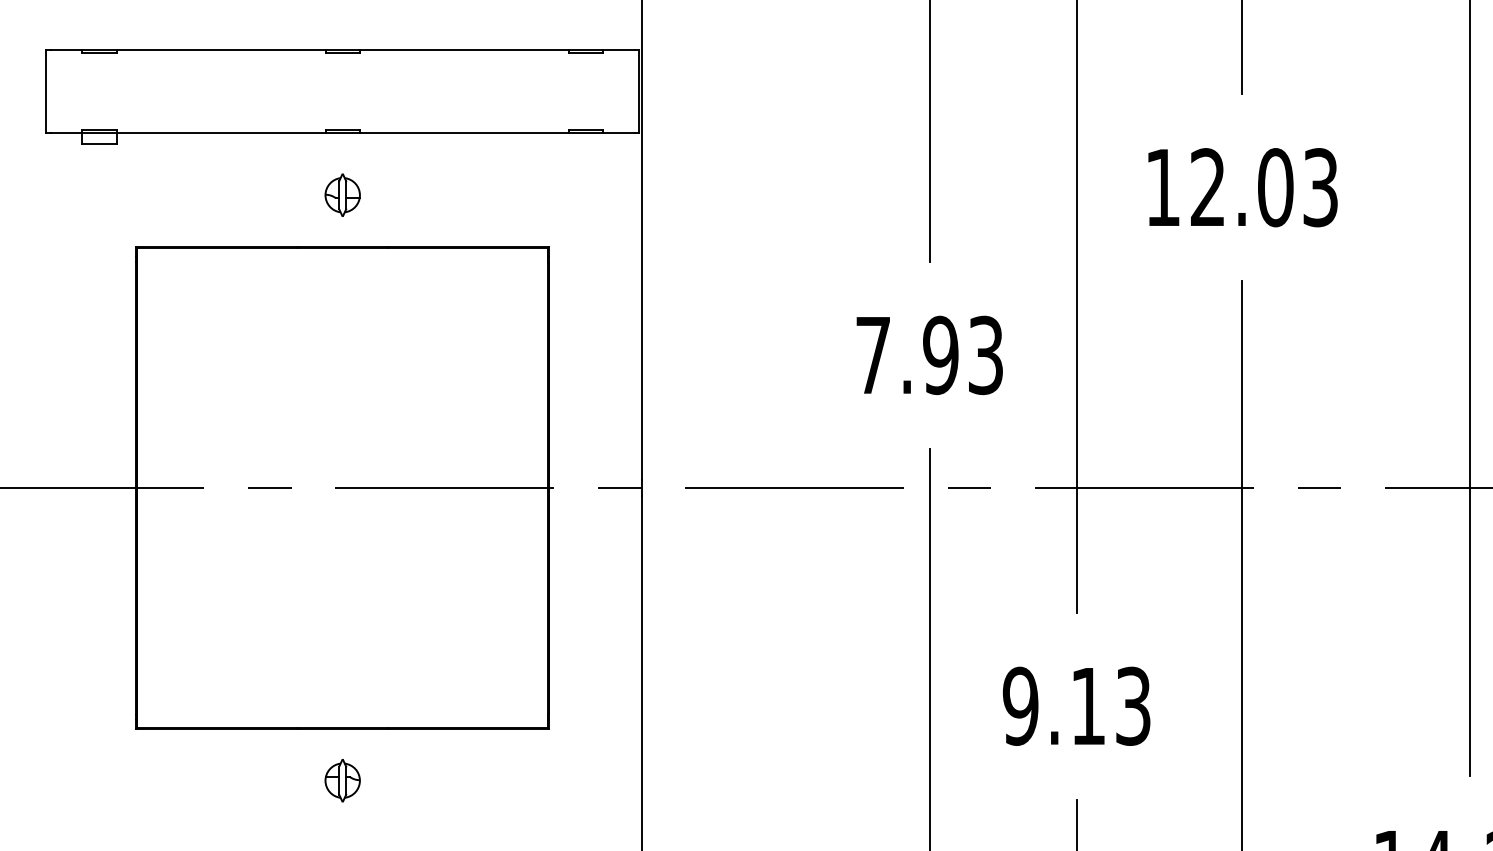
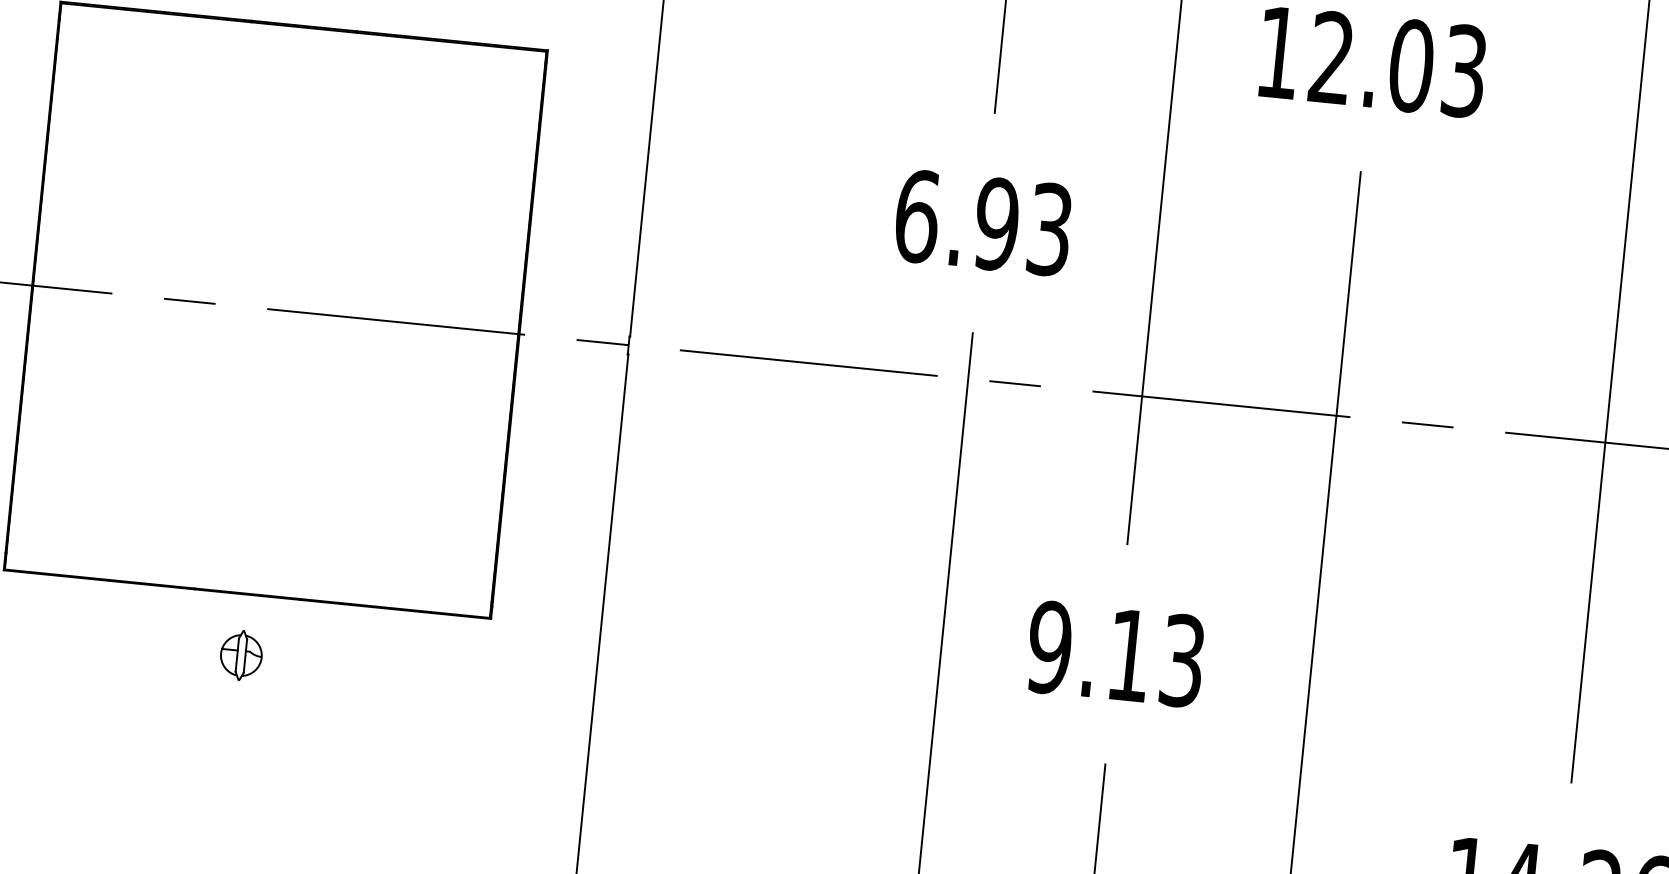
text: (873, 355) -> (917, 216), 7.93 -> 6.93

